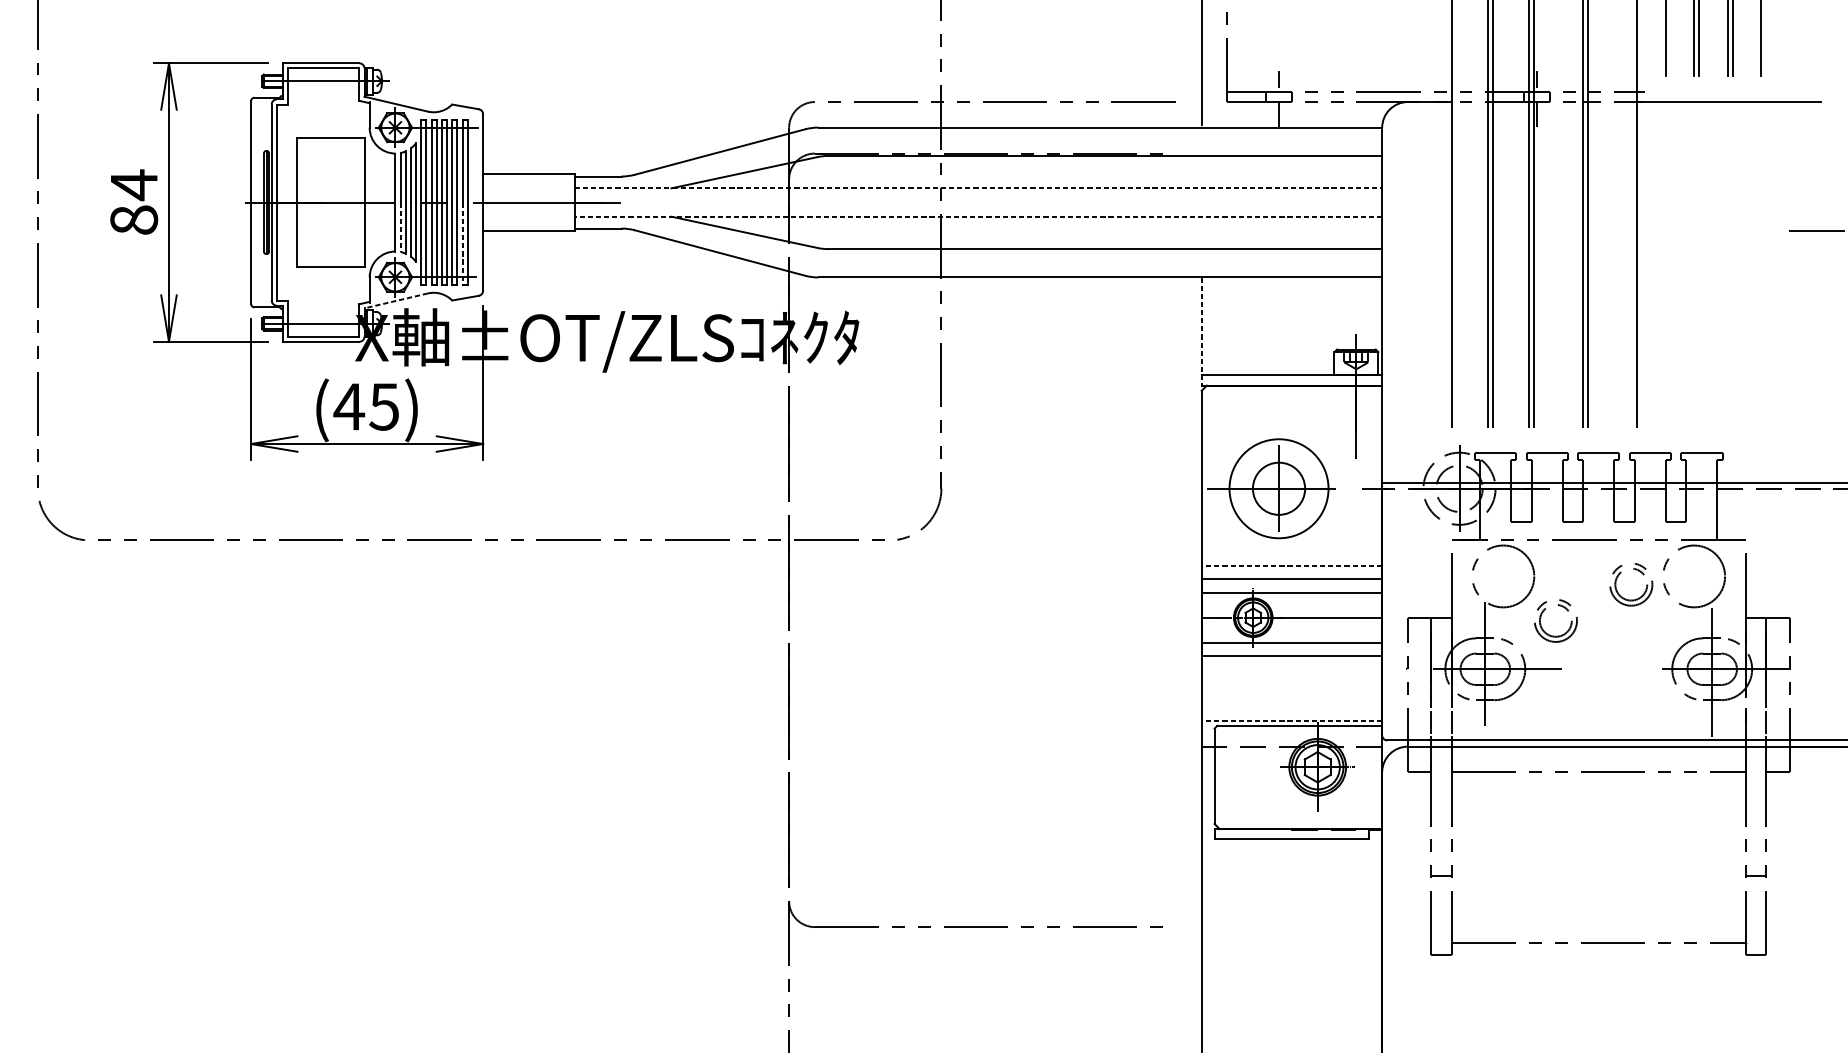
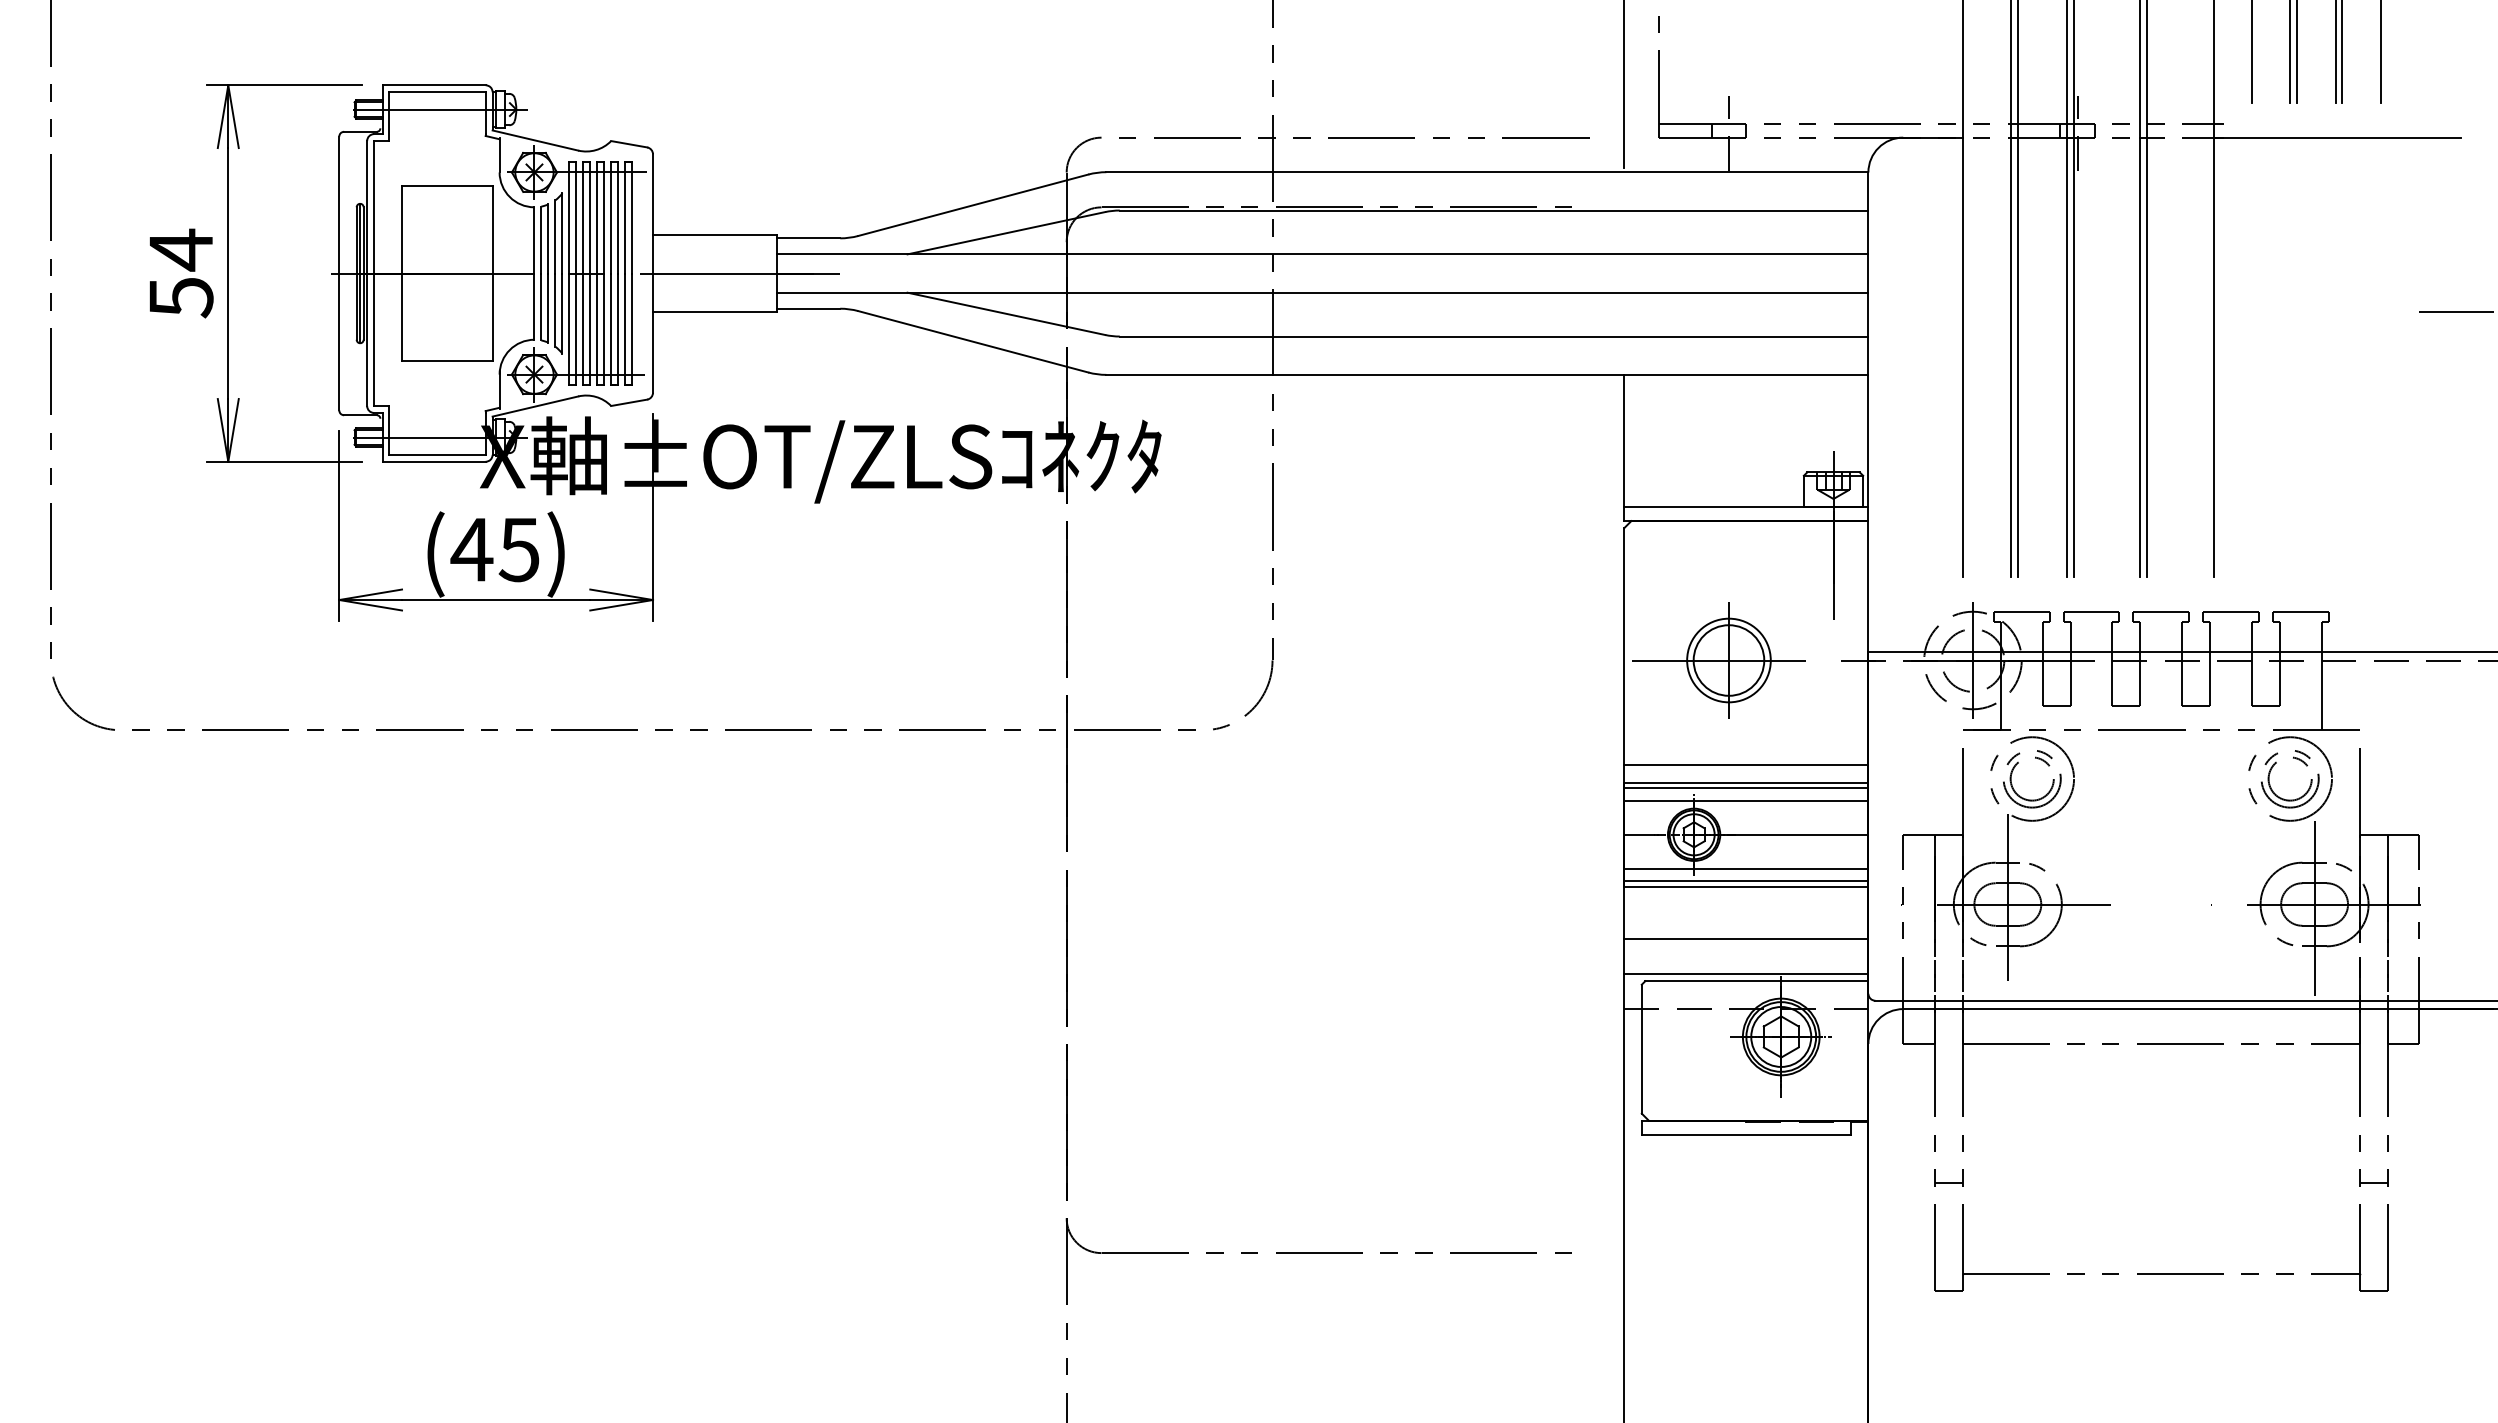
line: (978, 188) -> (1322, 254), dashed -> solid
line: (978, 216) -> (1322, 292), dashed -> solid
text: (134, 220) -> (181, 297), 84 -> 54
line: (400, 227) -> (541, 307), dashed -> solid
line: (462, 243) -> (625, 329), dashed -> solid
line: (396, 300) -> (535, 406), dashed -> solid
line: (1201, 331) -> (1624, 448), dashed -> solid
circle: (1278, 488) -> (1728, 660), size x0.62
line: (1291, 566) -> (1745, 765), dashed -> solid
line: (1292, 583) -> (1746, 788), added
part: (1638, 597) -> (2300, 796), moved
part: (1566, 631) -> (2046, 793), moved
line: (1292, 652) -> (1746, 881), added
line: (1292, 695) -> (1746, 939), added
line: (1291, 721) -> (1745, 974), dashed -> solid

